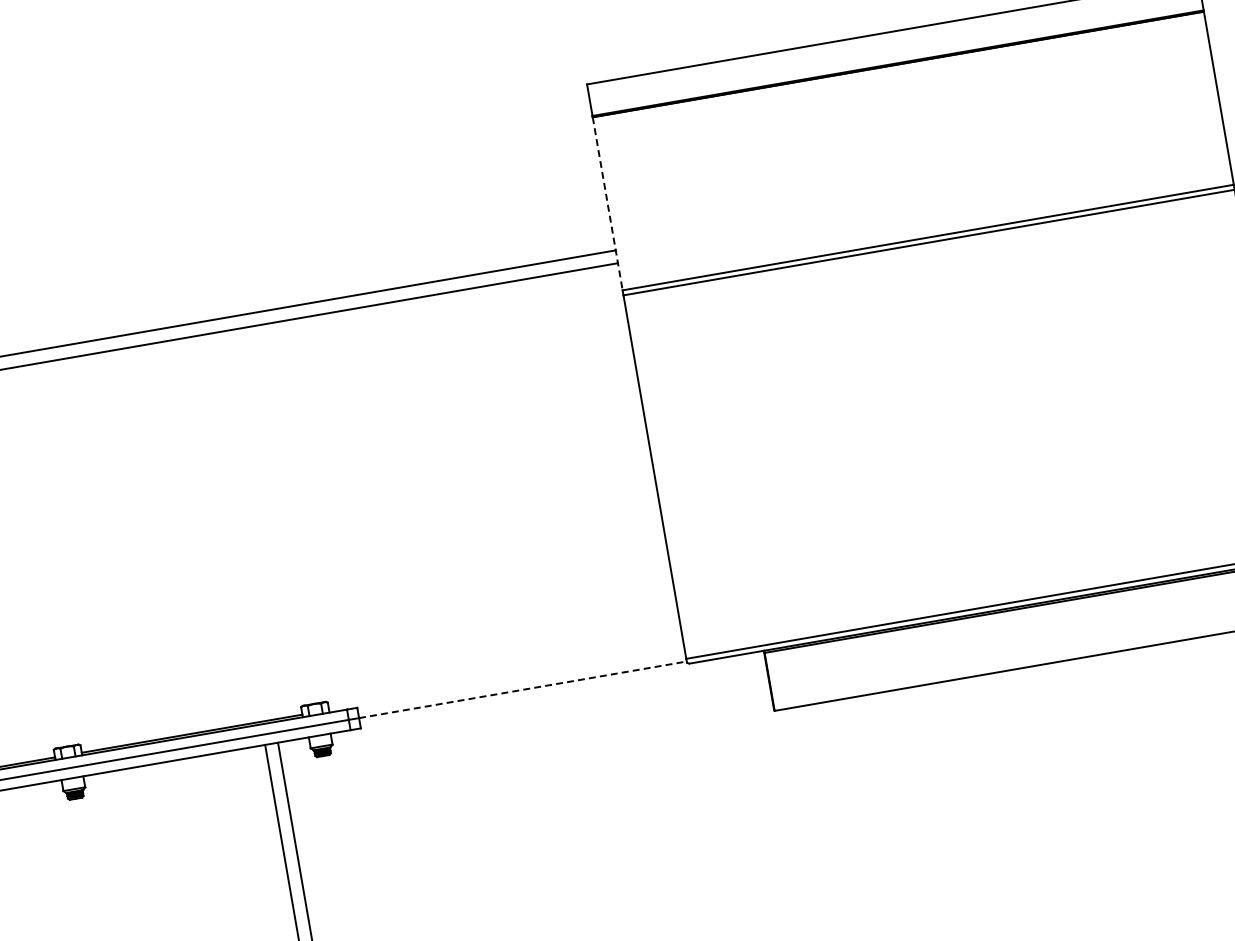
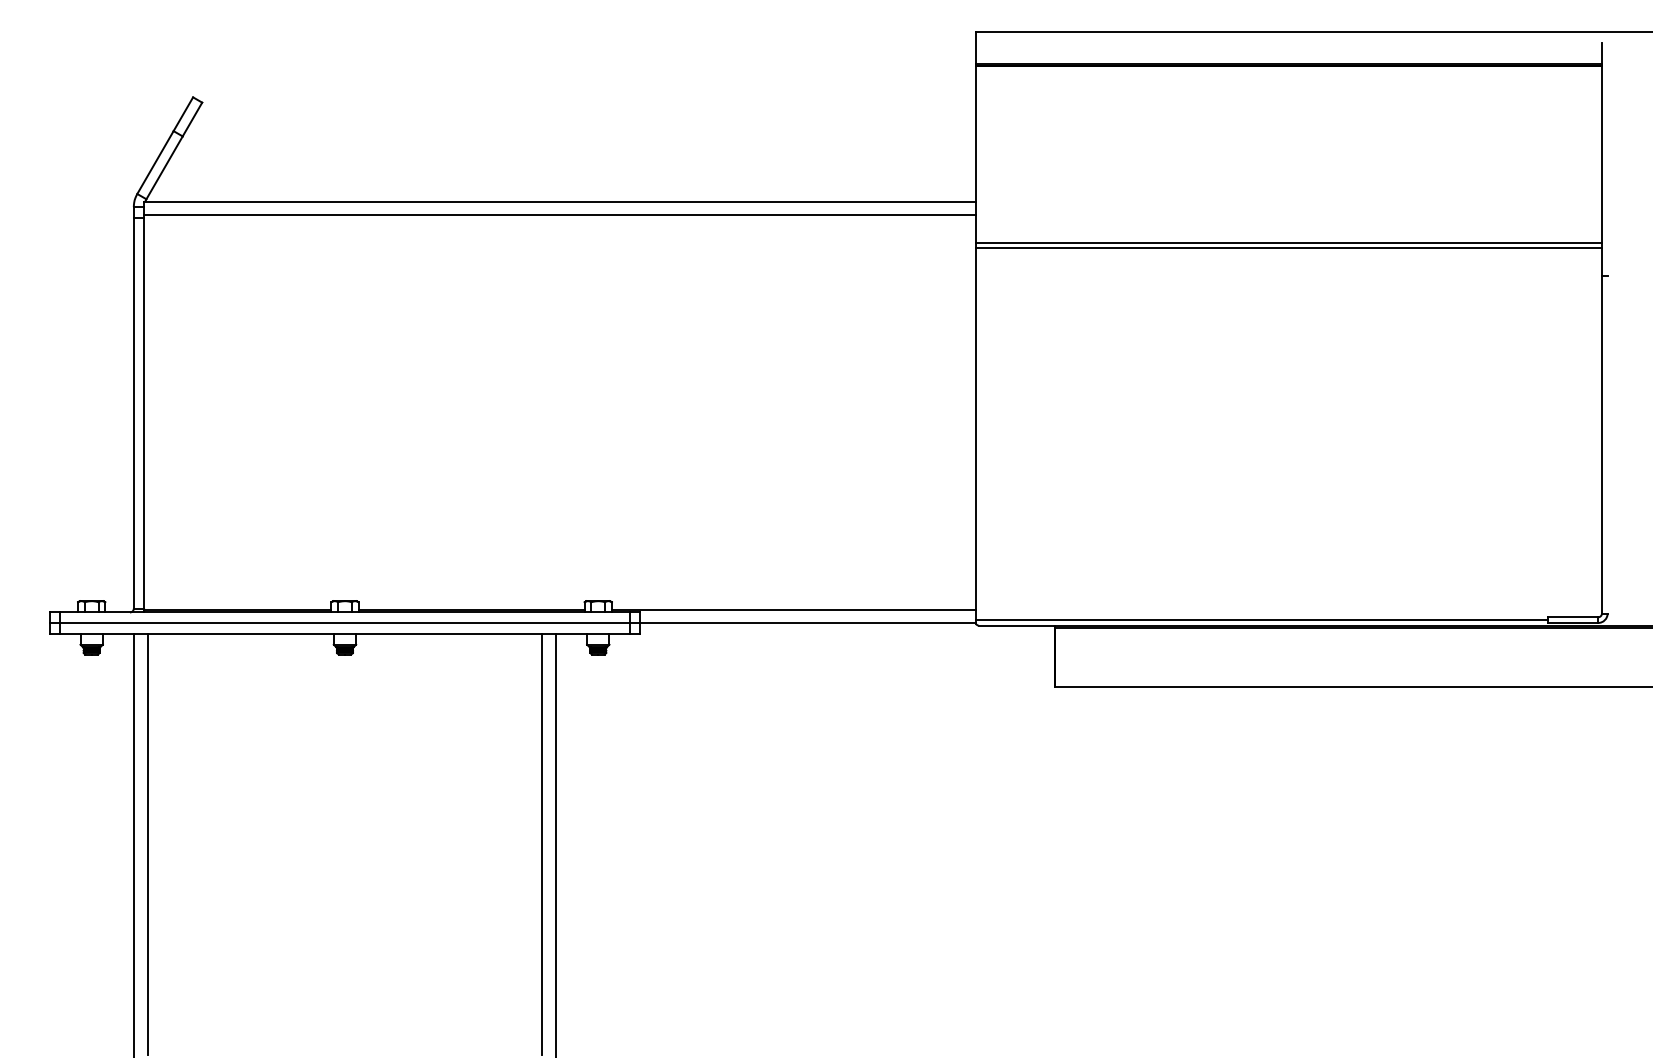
line: (608, 204) -> (976, 154), dashed -> solid
line: (506, 679) -> (793, 609), added
line: (523, 689) -> (808, 622), dashed -> solid

